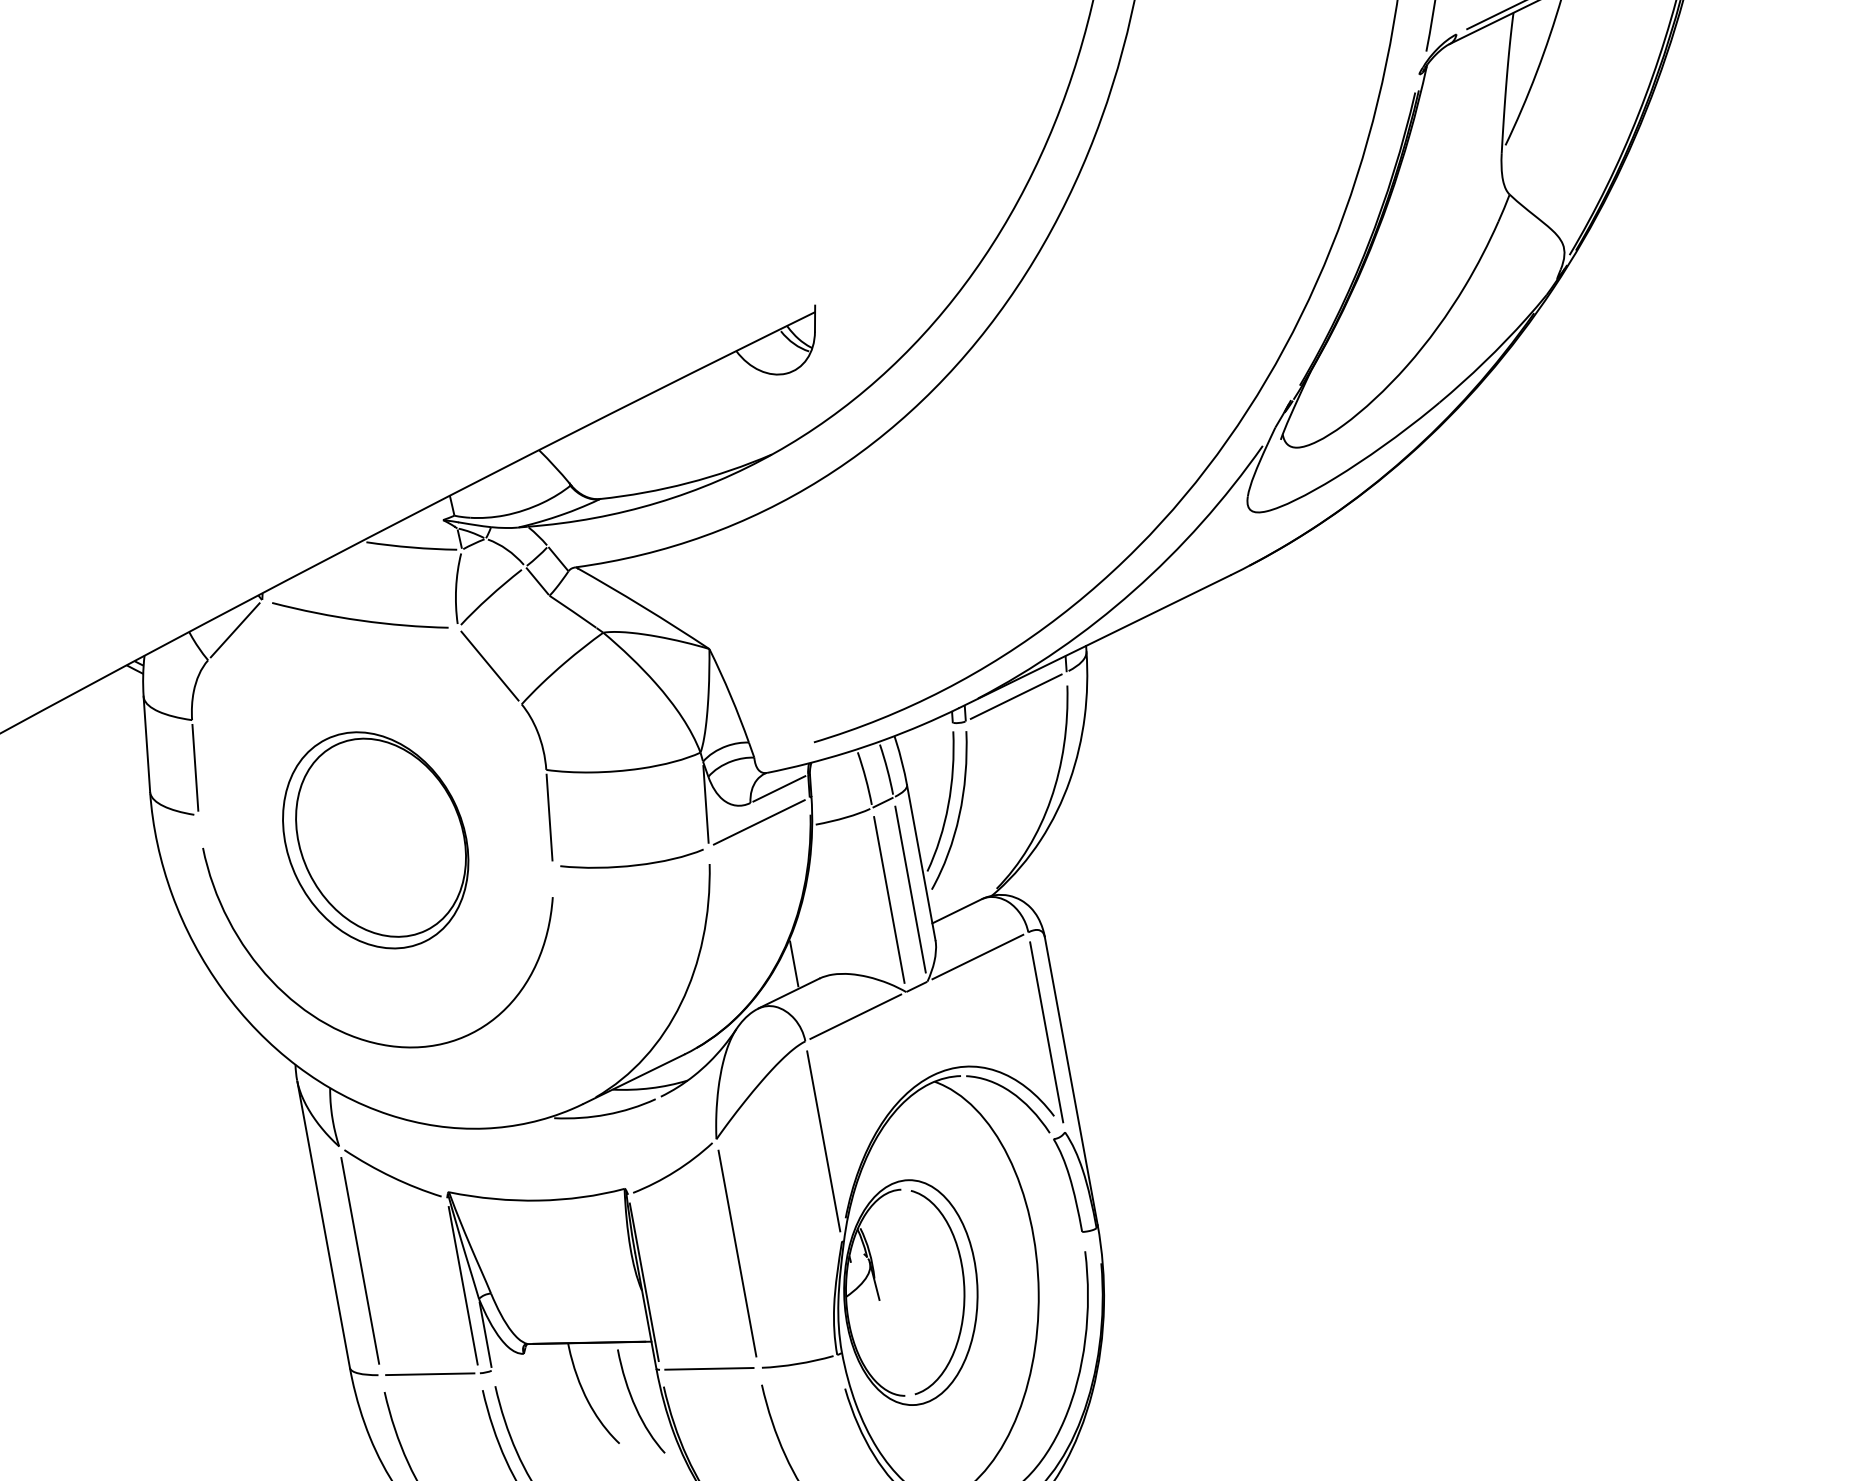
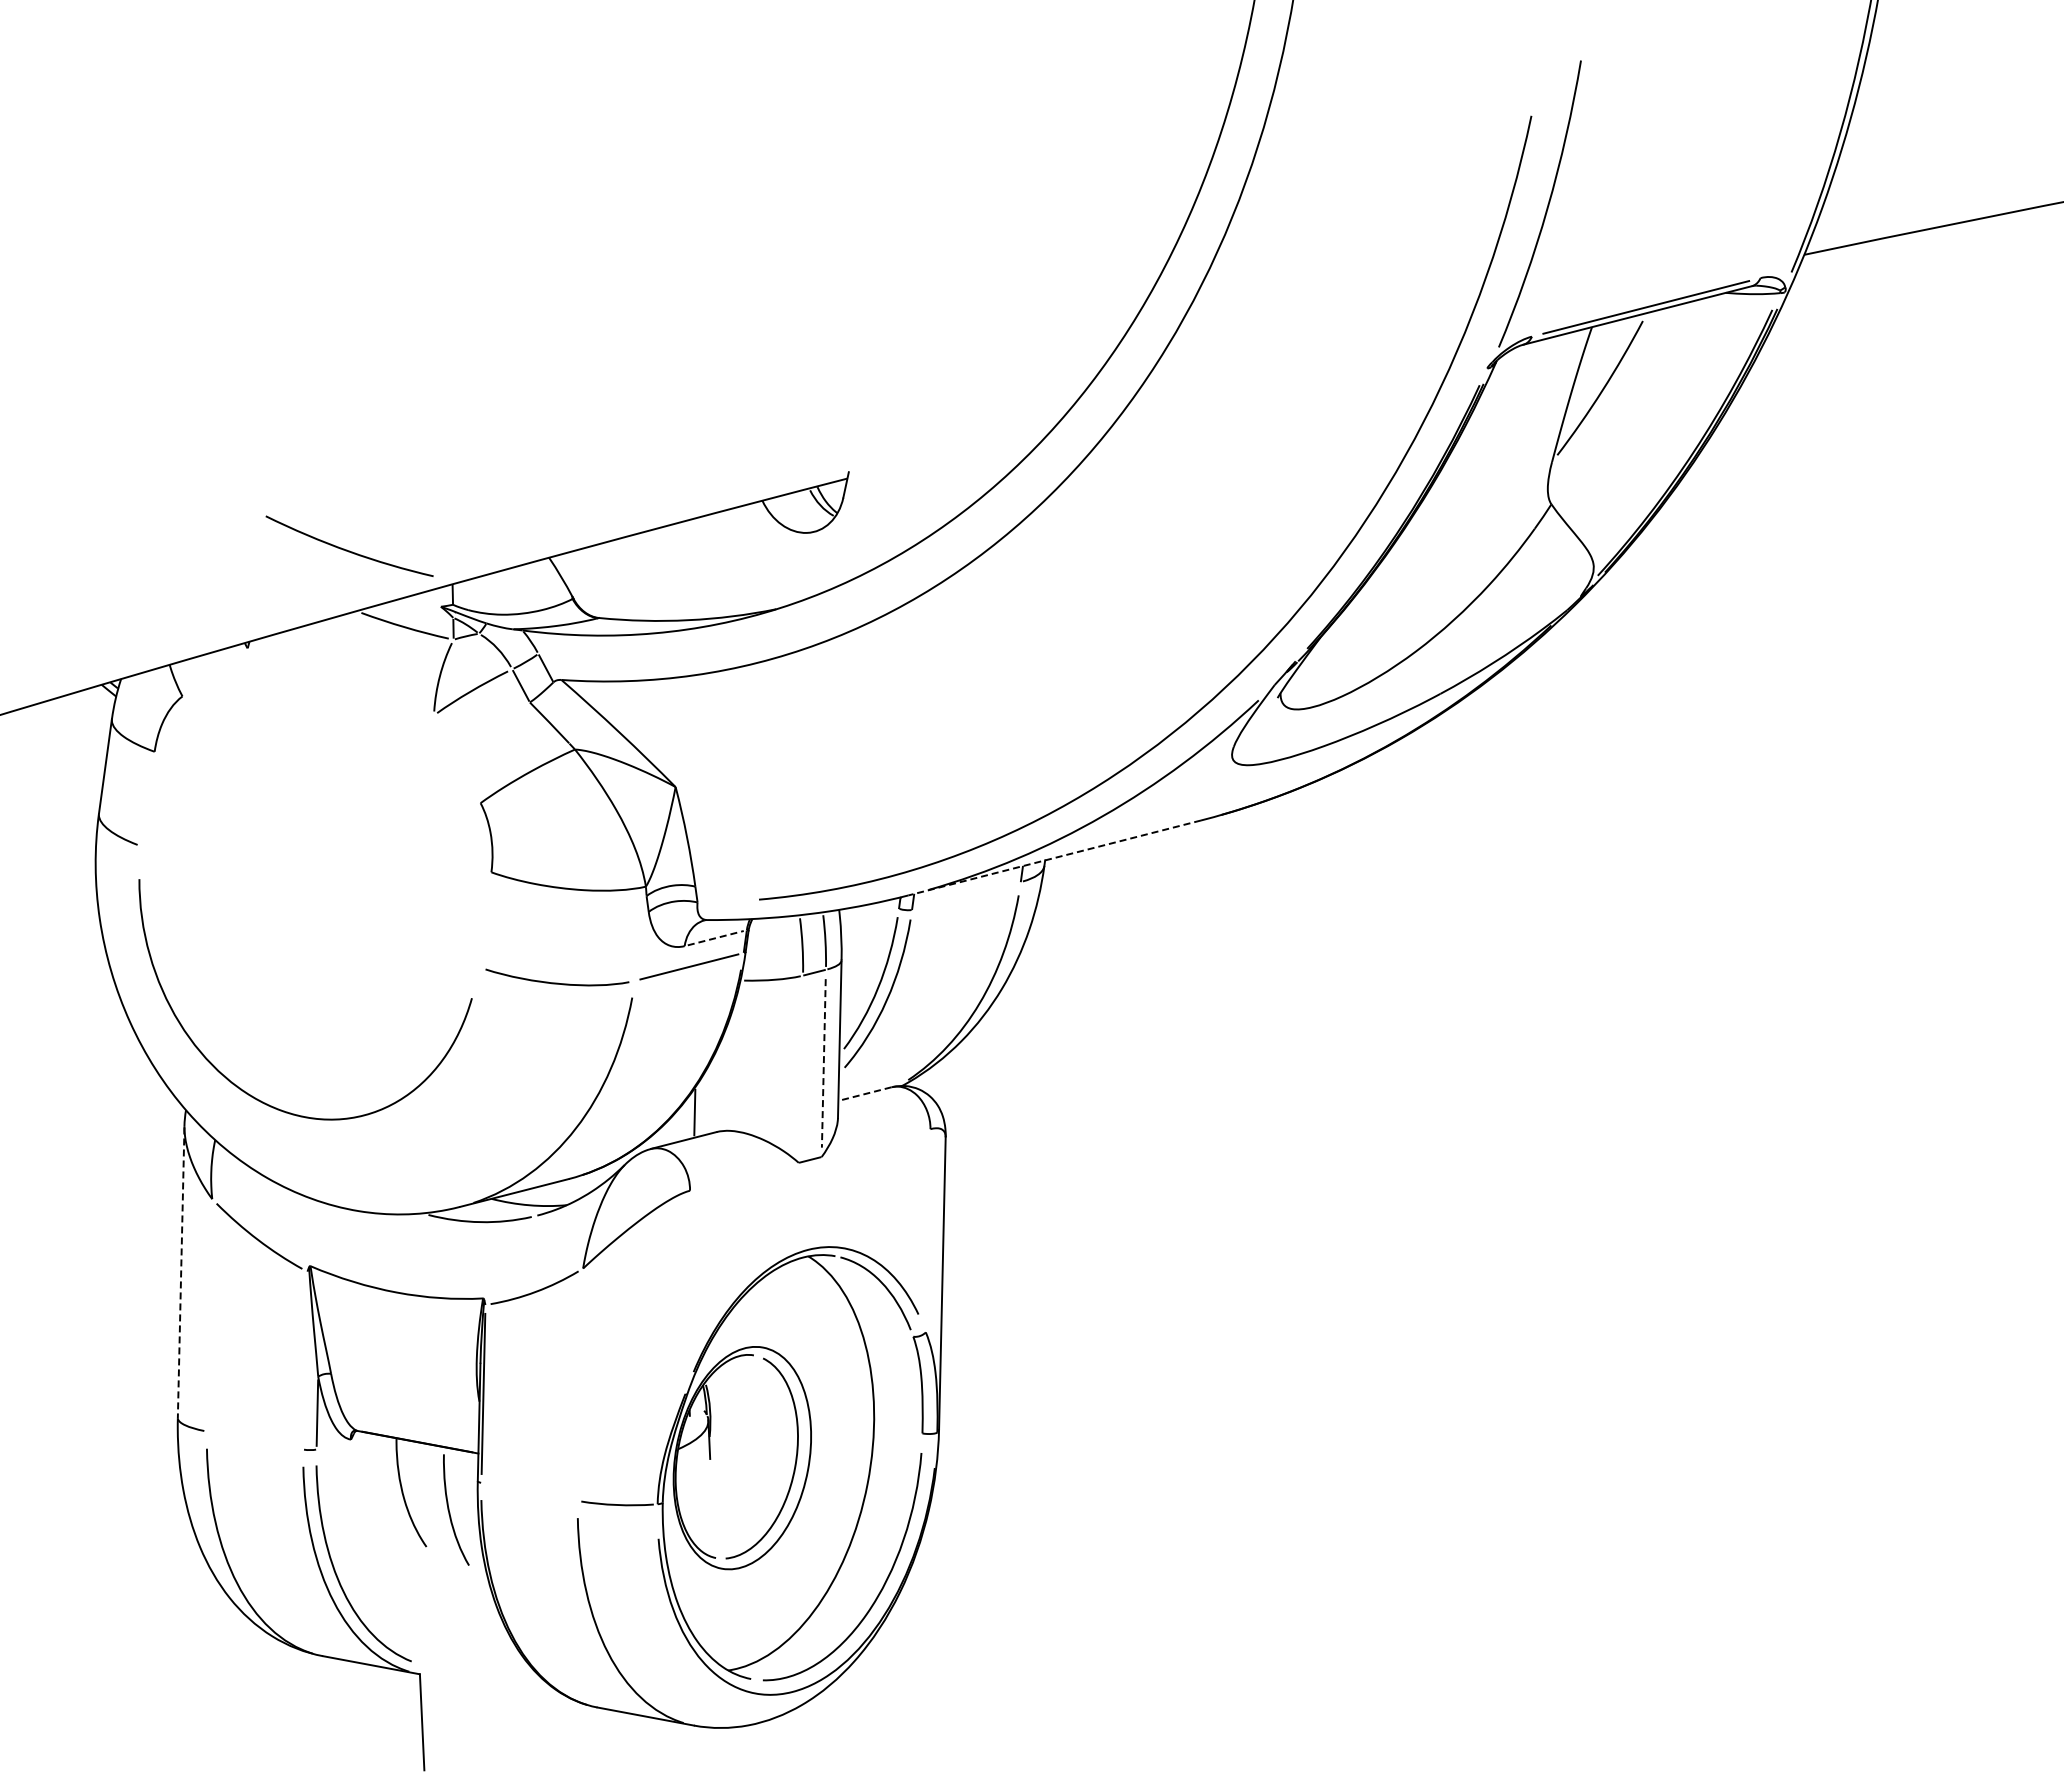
curve: (358, 618) -> (347, 549), moved
line: (234, 630) -> (214, 672), removed
line: (1094, 642) -> (1054, 858), solid -> dashed
line: (490, 665) -> (457, 758), removed
line: (1016, 696) -> (966, 895), removed
line: (195, 767) -> (148, 798), removed
line: (779, 789) -> (715, 938), solid -> dashed
line: (705, 804) -> (640, 938), removed
line: (549, 817) -> (484, 919), removed
part: (375, 840) -> (309, 906), removed
line: (910, 889) -> (823, 1063), solid -> dashed
line: (888, 900) -> (800, 1069), removed
line: (956, 911) -> (864, 1094), solid -> dashed
line: (978, 956) -> (876, 1142), removed
line: (855, 1016) -> (744, 1176), removed
line: (1046, 1032) -> (928, 1230), removed
line: (823, 1140) -> (687, 1291), removed
line: (324, 1225) -> (181, 1273), solid -> dashed
line: (737, 1253) -> (580, 1384), removed
line: (359, 1260) -> (209, 1314), removed
line: (463, 1285) -> (305, 1360), removed
line: (709, 1368) -> (529, 1491), removed
line: (429, 1374) -> (254, 1440), removed

